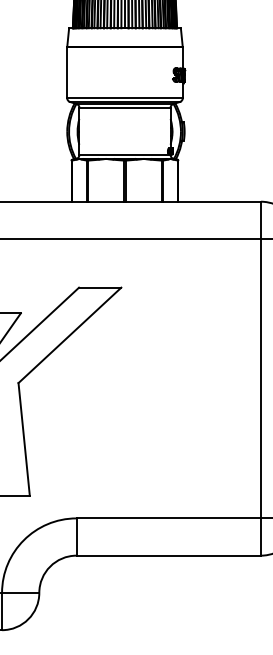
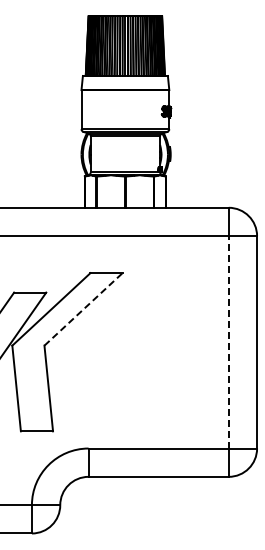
line: (69, 335) -> (83, 309), solid -> dashed
line: (260, 377) -> (228, 341), solid -> dashed

